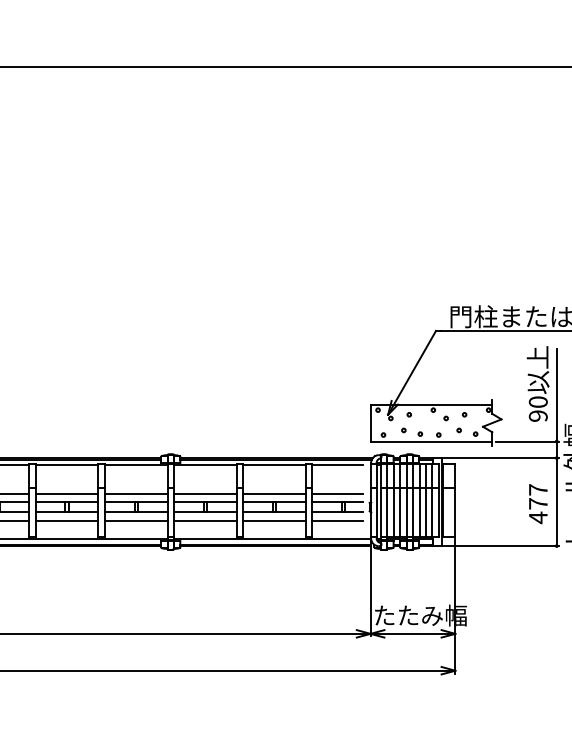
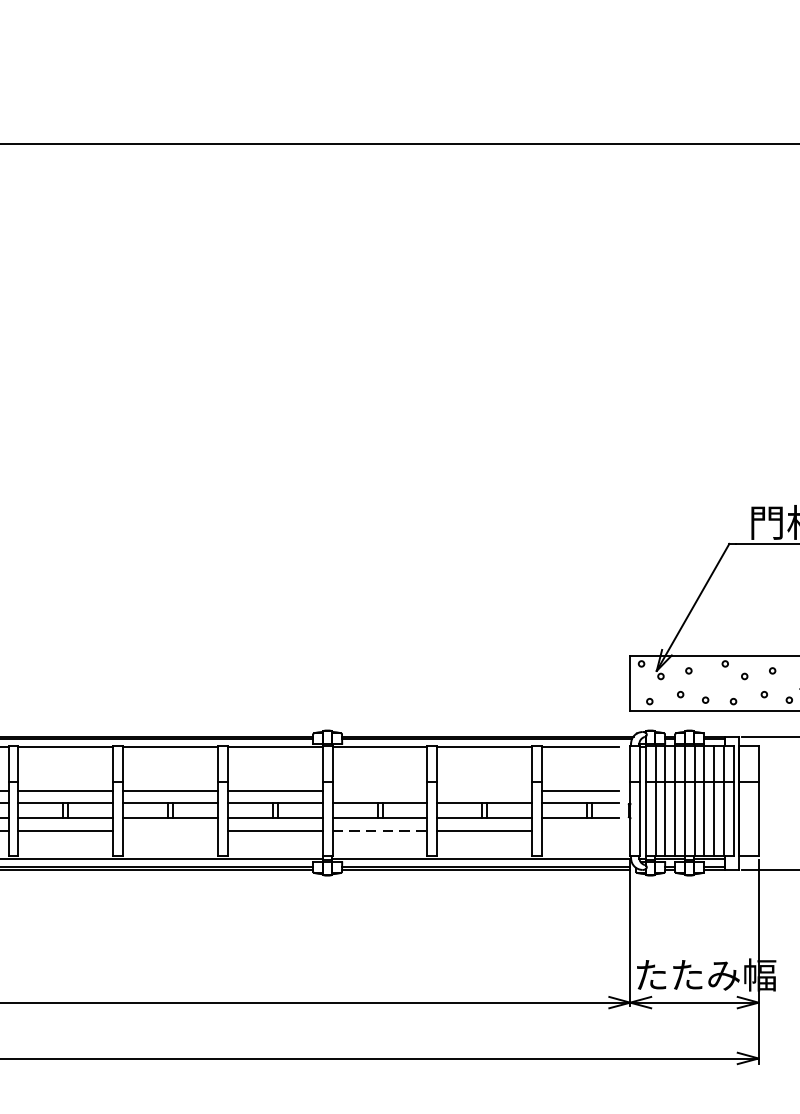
line: (205, 493) -> (380, 790), removed
line: (274, 493) -> (484, 790), removed
line: (66, 520) -> (169, 830), removed
line: (205, 520) -> (380, 830), solid -> dashed
line: (337, 520) -> (580, 830), removed

